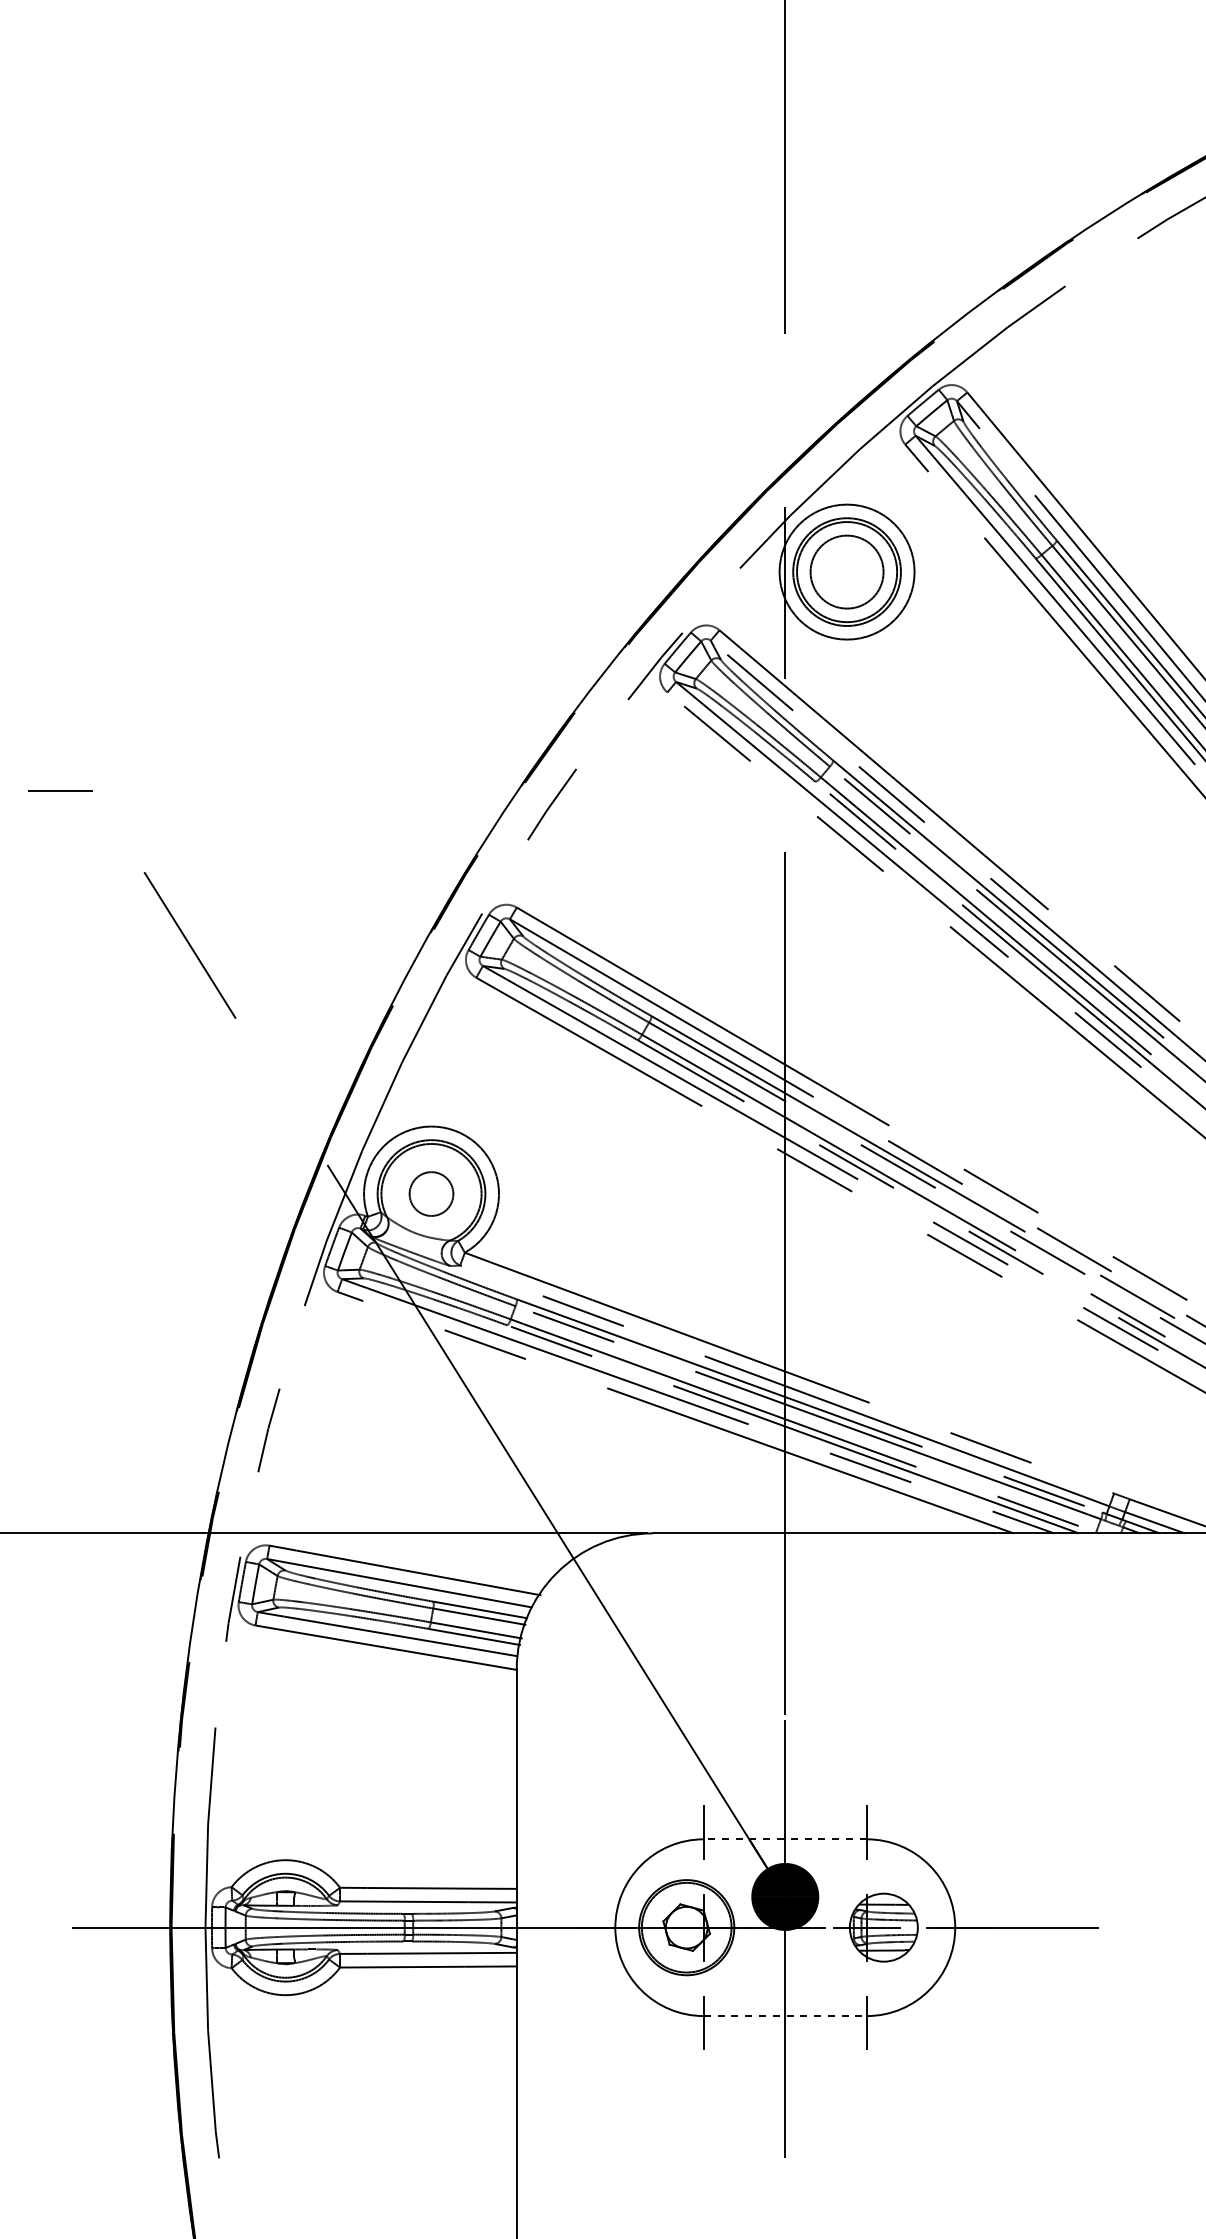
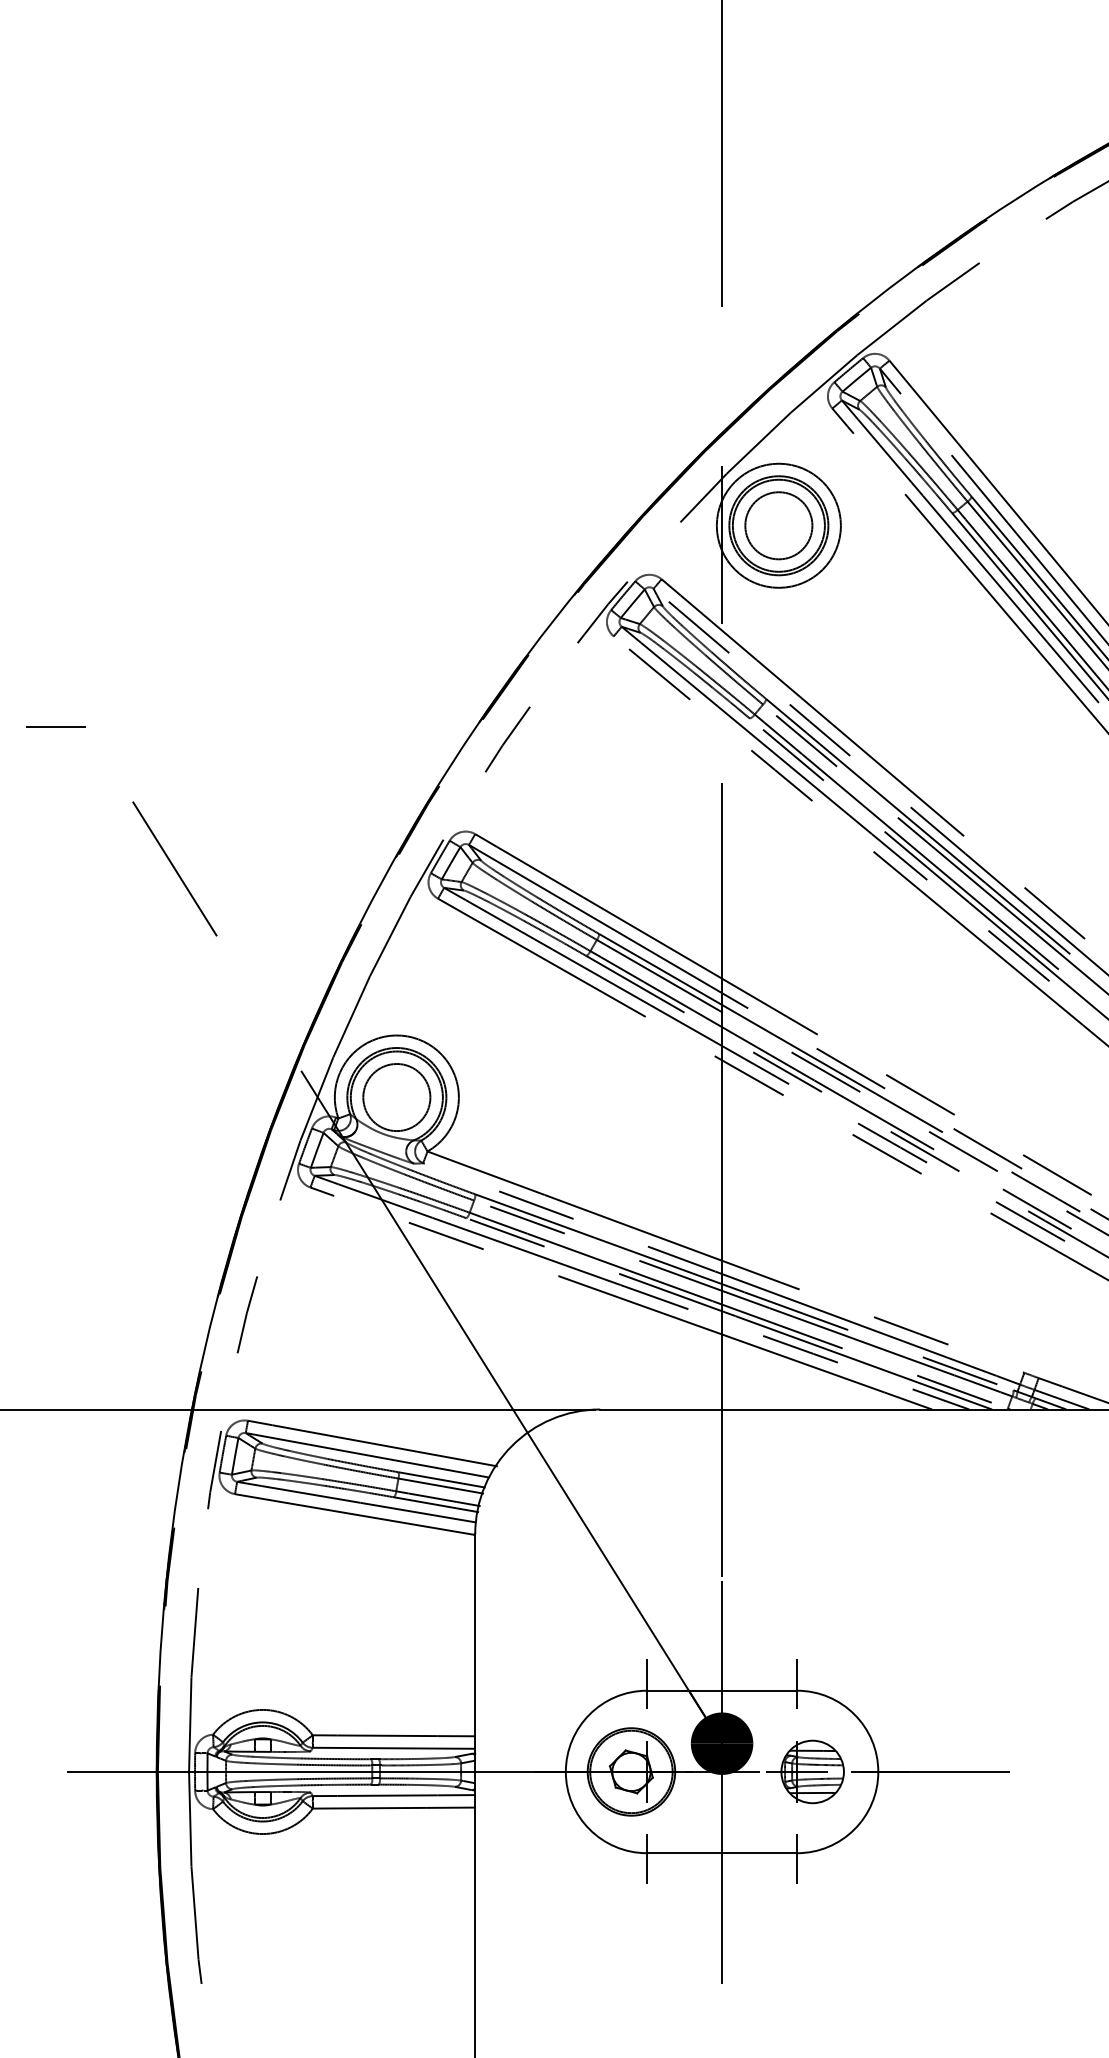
circle: (431, 1193) -> (396, 1097), size x1.67
line: (785, 1839) -> (722, 1690), dashed -> solid
line: (785, 2016) -> (722, 1853), dashed -> solid

